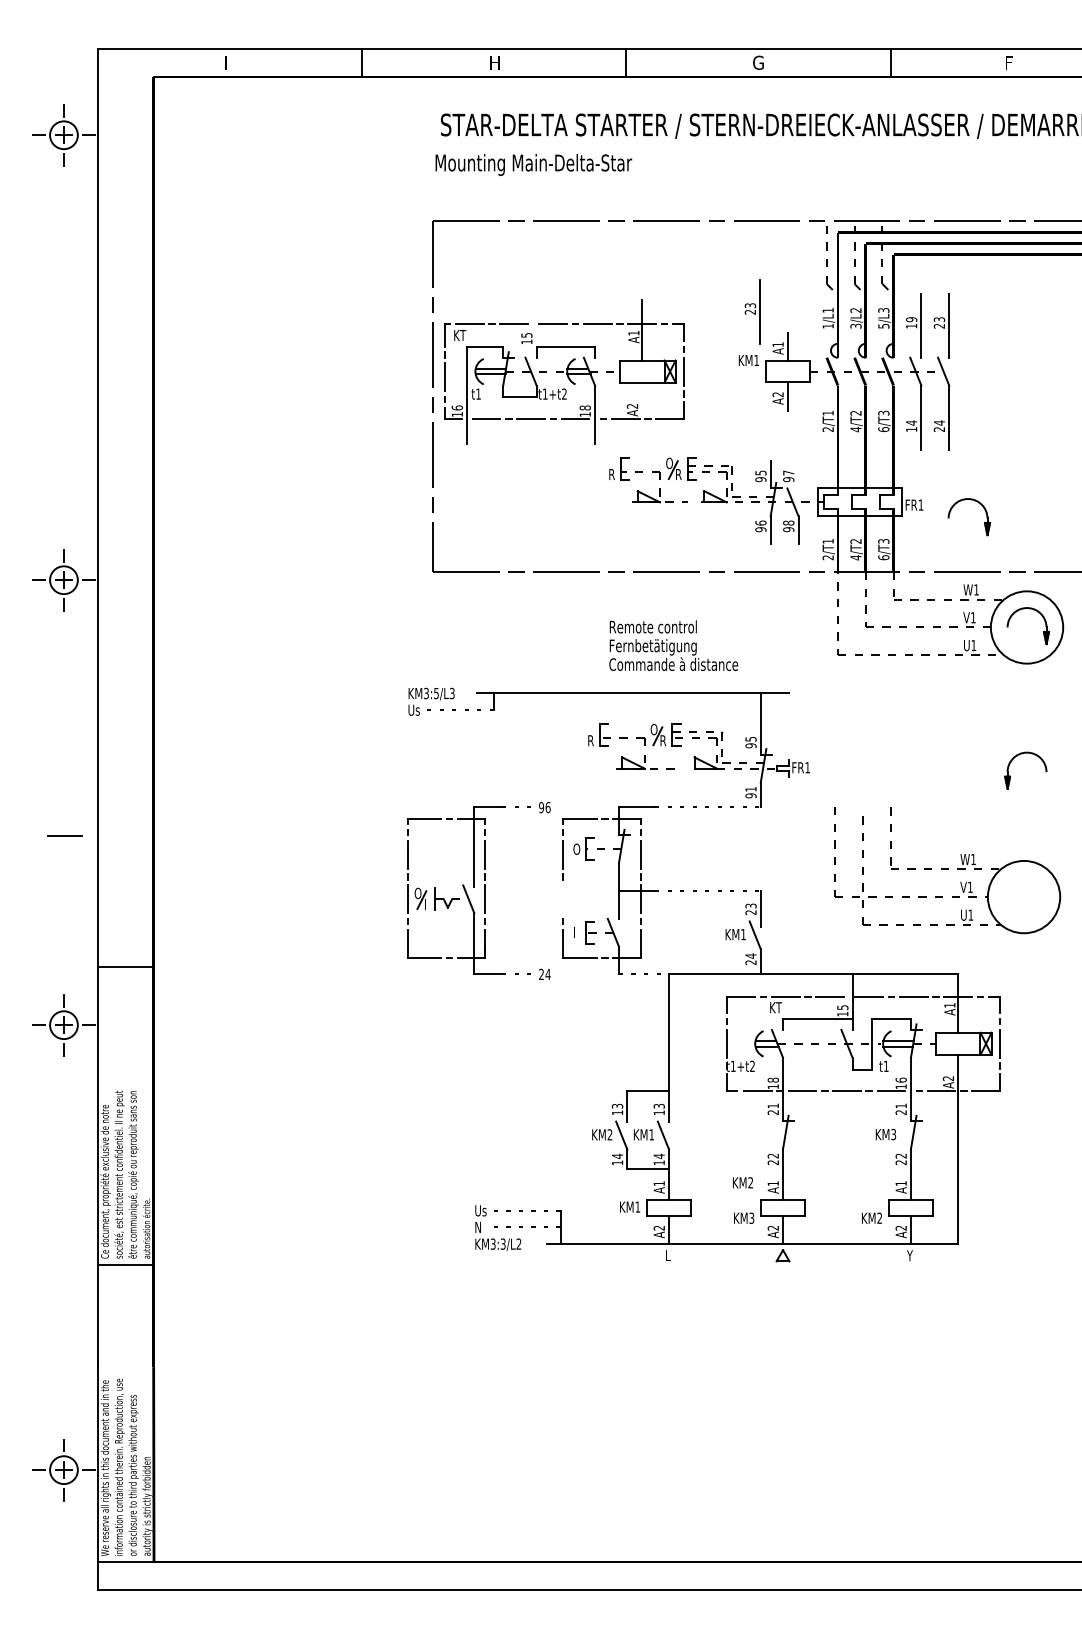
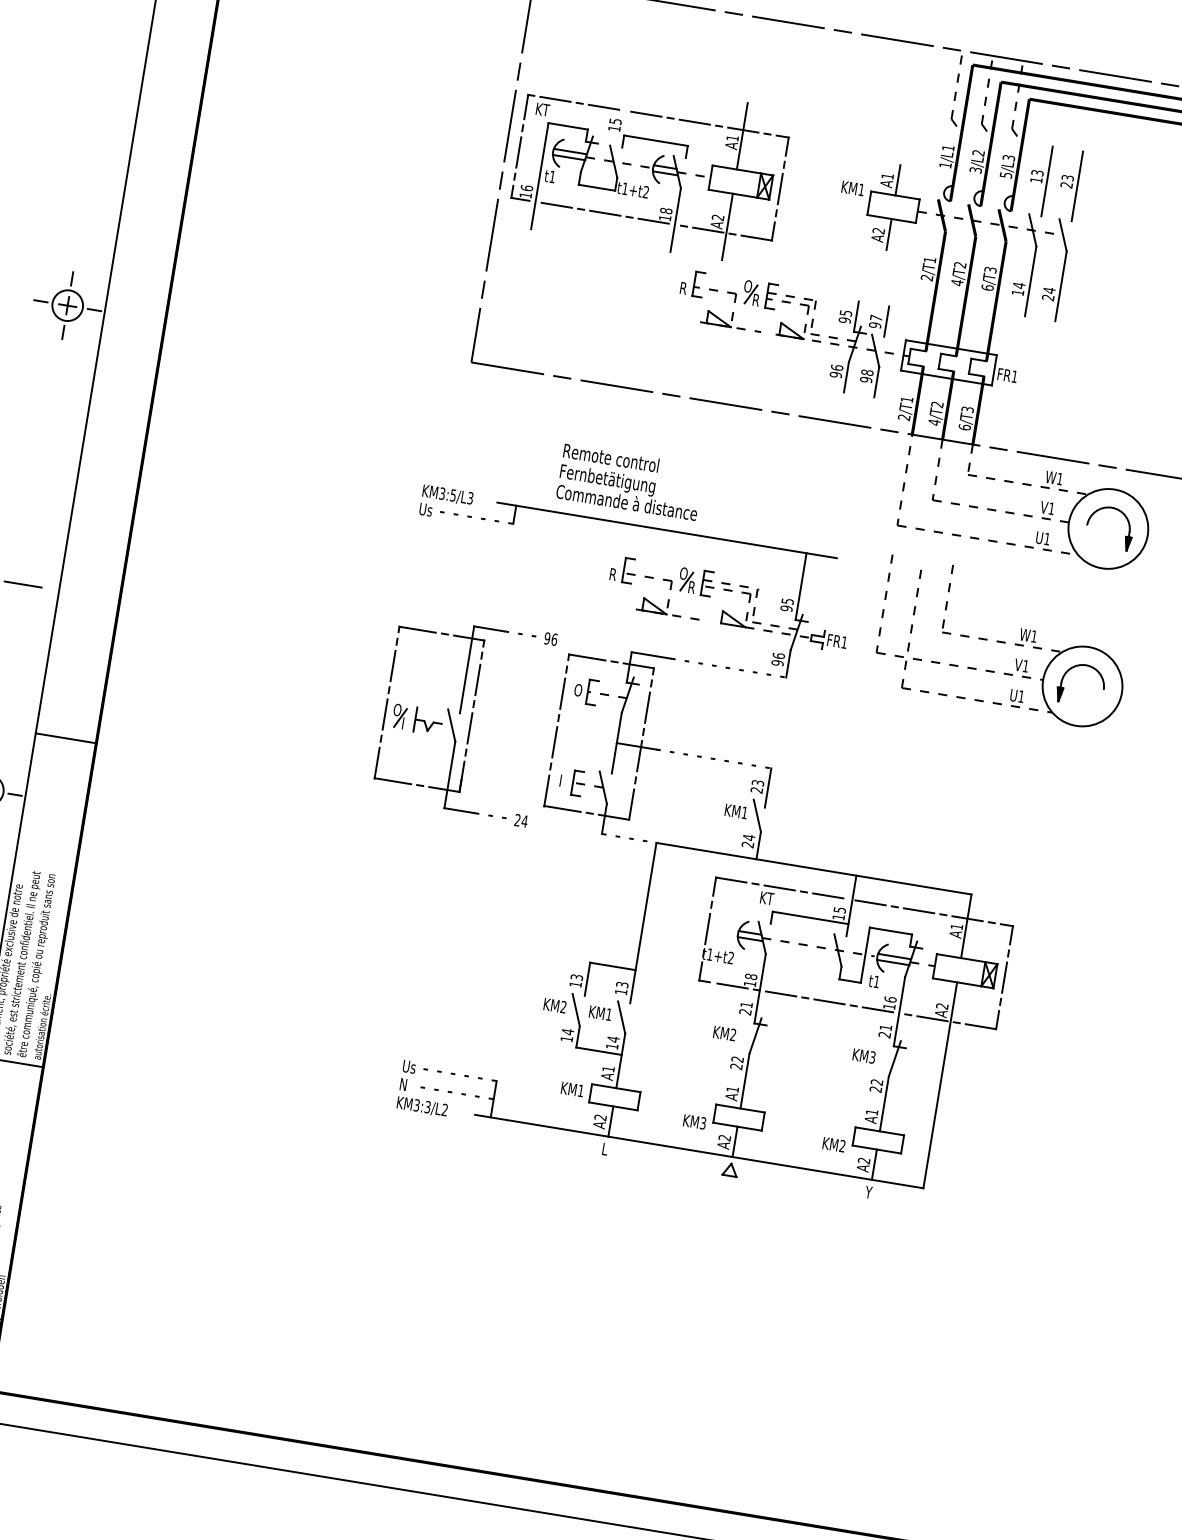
part: (752, 311) -> (865, 135), removed
text: (911, 319) -> (1037, 172), 19 -> 13
line: (642, 412) -> (727, 226), added
line: (798, 474) -> (886, 321), added
part: (984, 522) -> (1080, 406), removed
text: (673, 645) -> (630, 481), moved
text: (750, 788) -> (778, 655), 91 -> 96
part: (947, 870) -> (1003, 643), moved
line: (563, 899) -> (554, 742), added
text: (742, 1182) -> (724, 1033), moved

